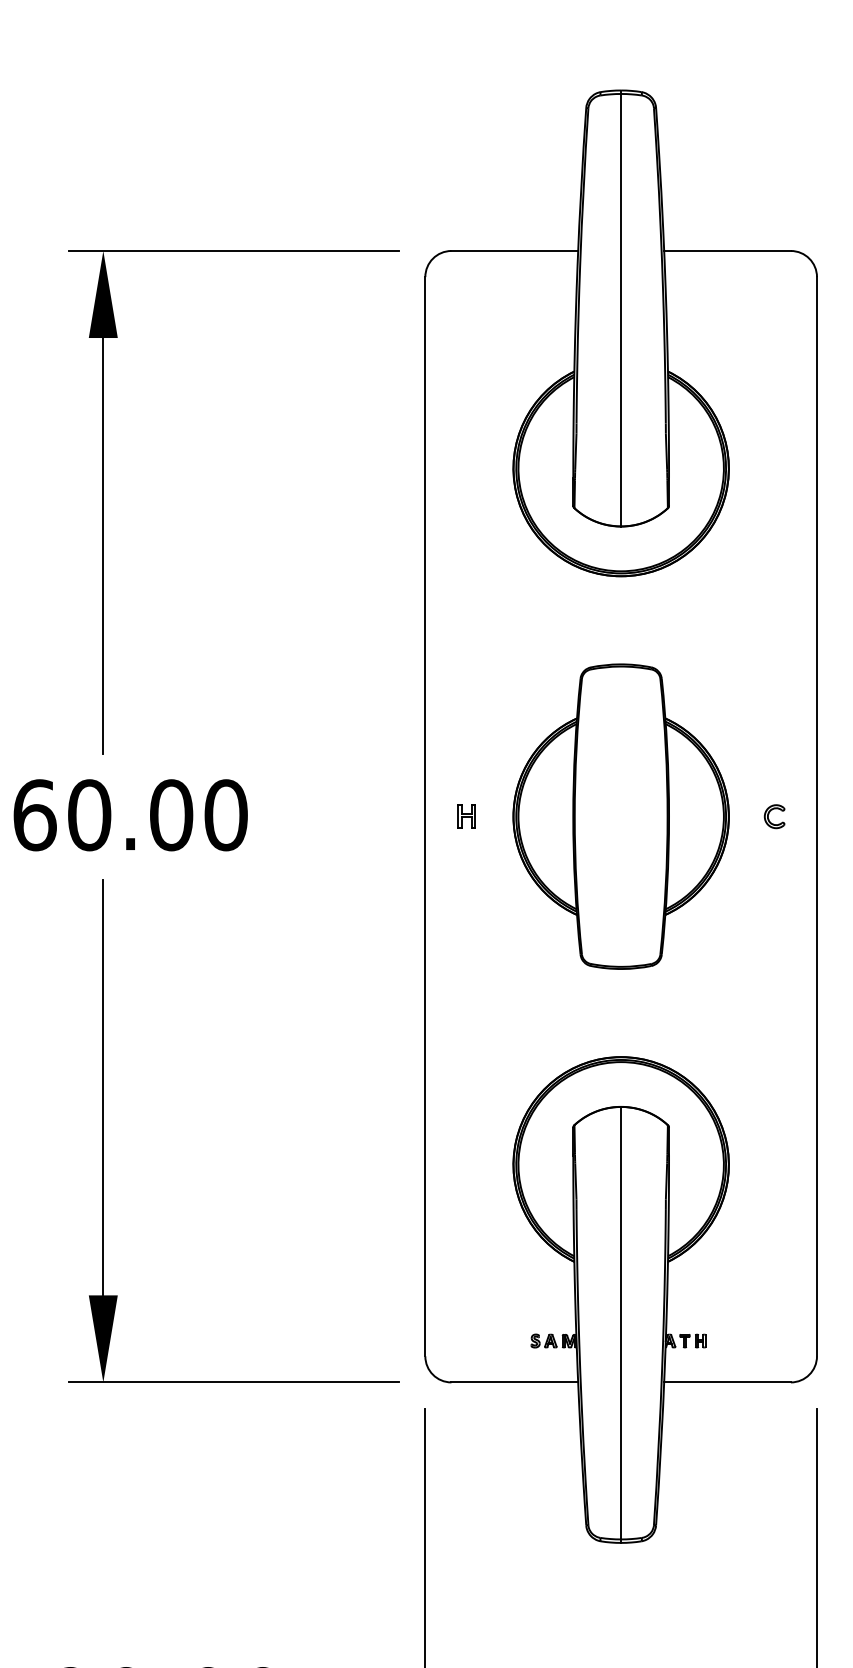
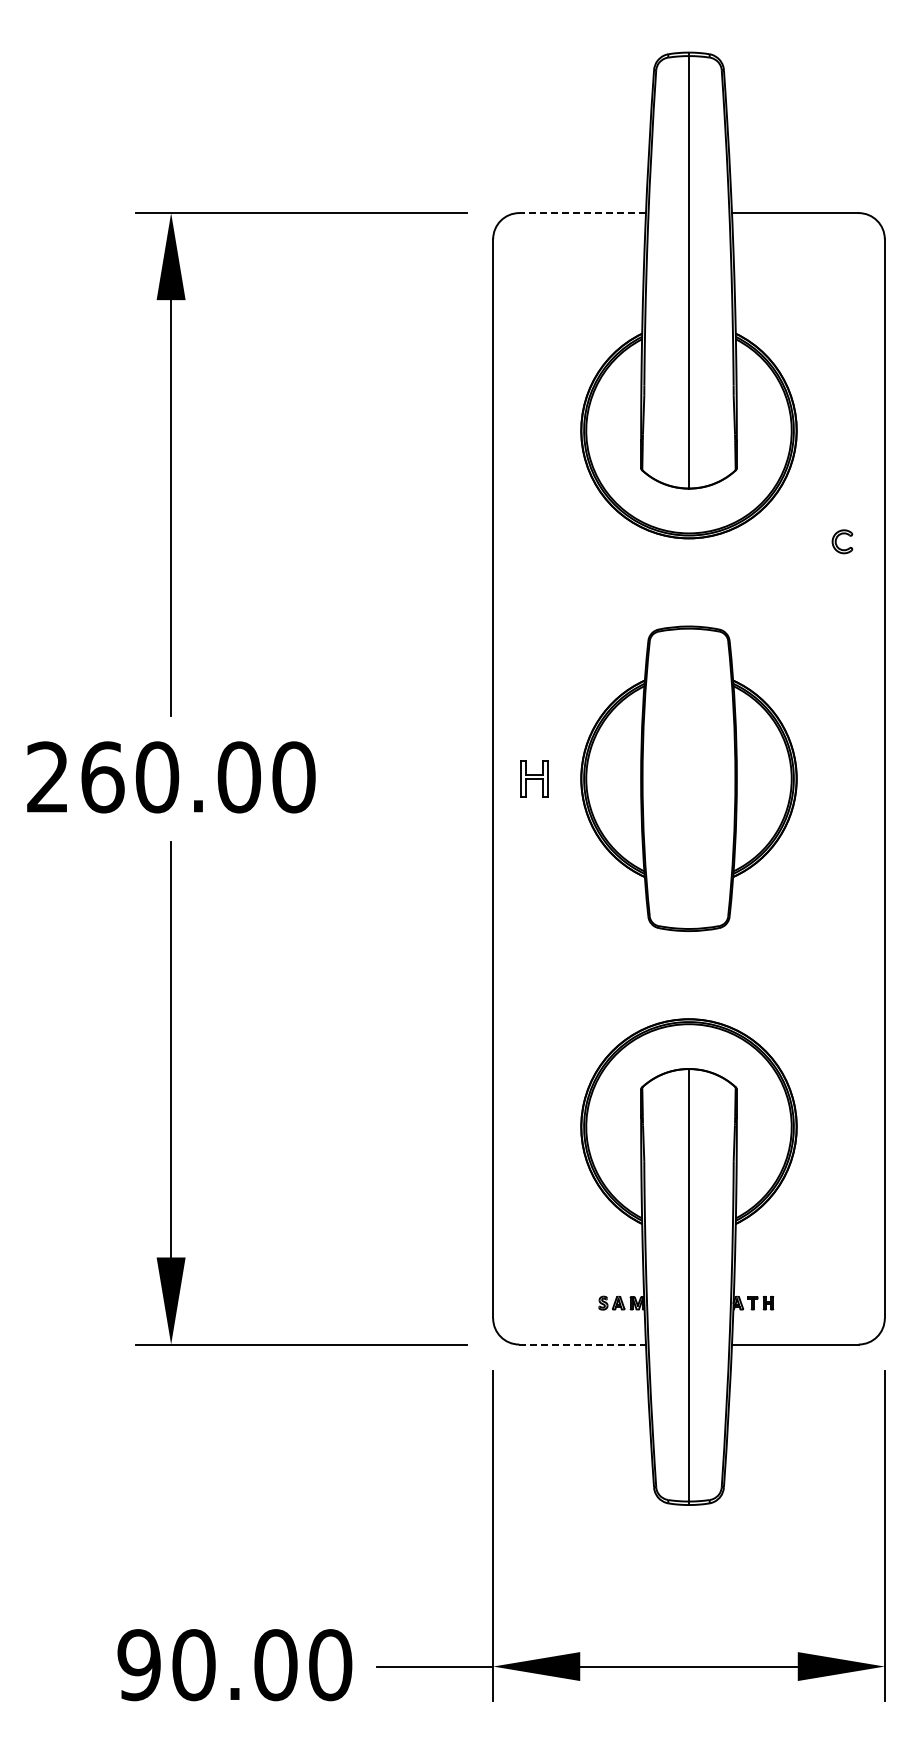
line: (514, 251) -> (582, 213), solid -> dashed
part: (466, 816) -> (534, 778), size x1.6
part: (774, 816) -> (842, 541), moved
line: (515, 1382) -> (583, 1344), solid -> dashed

